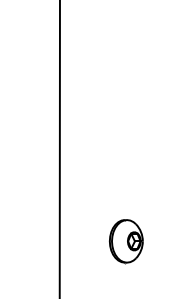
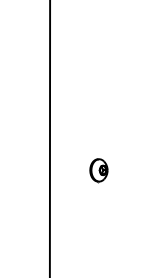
part: (125, 241) -> (98, 170), size x0.71

